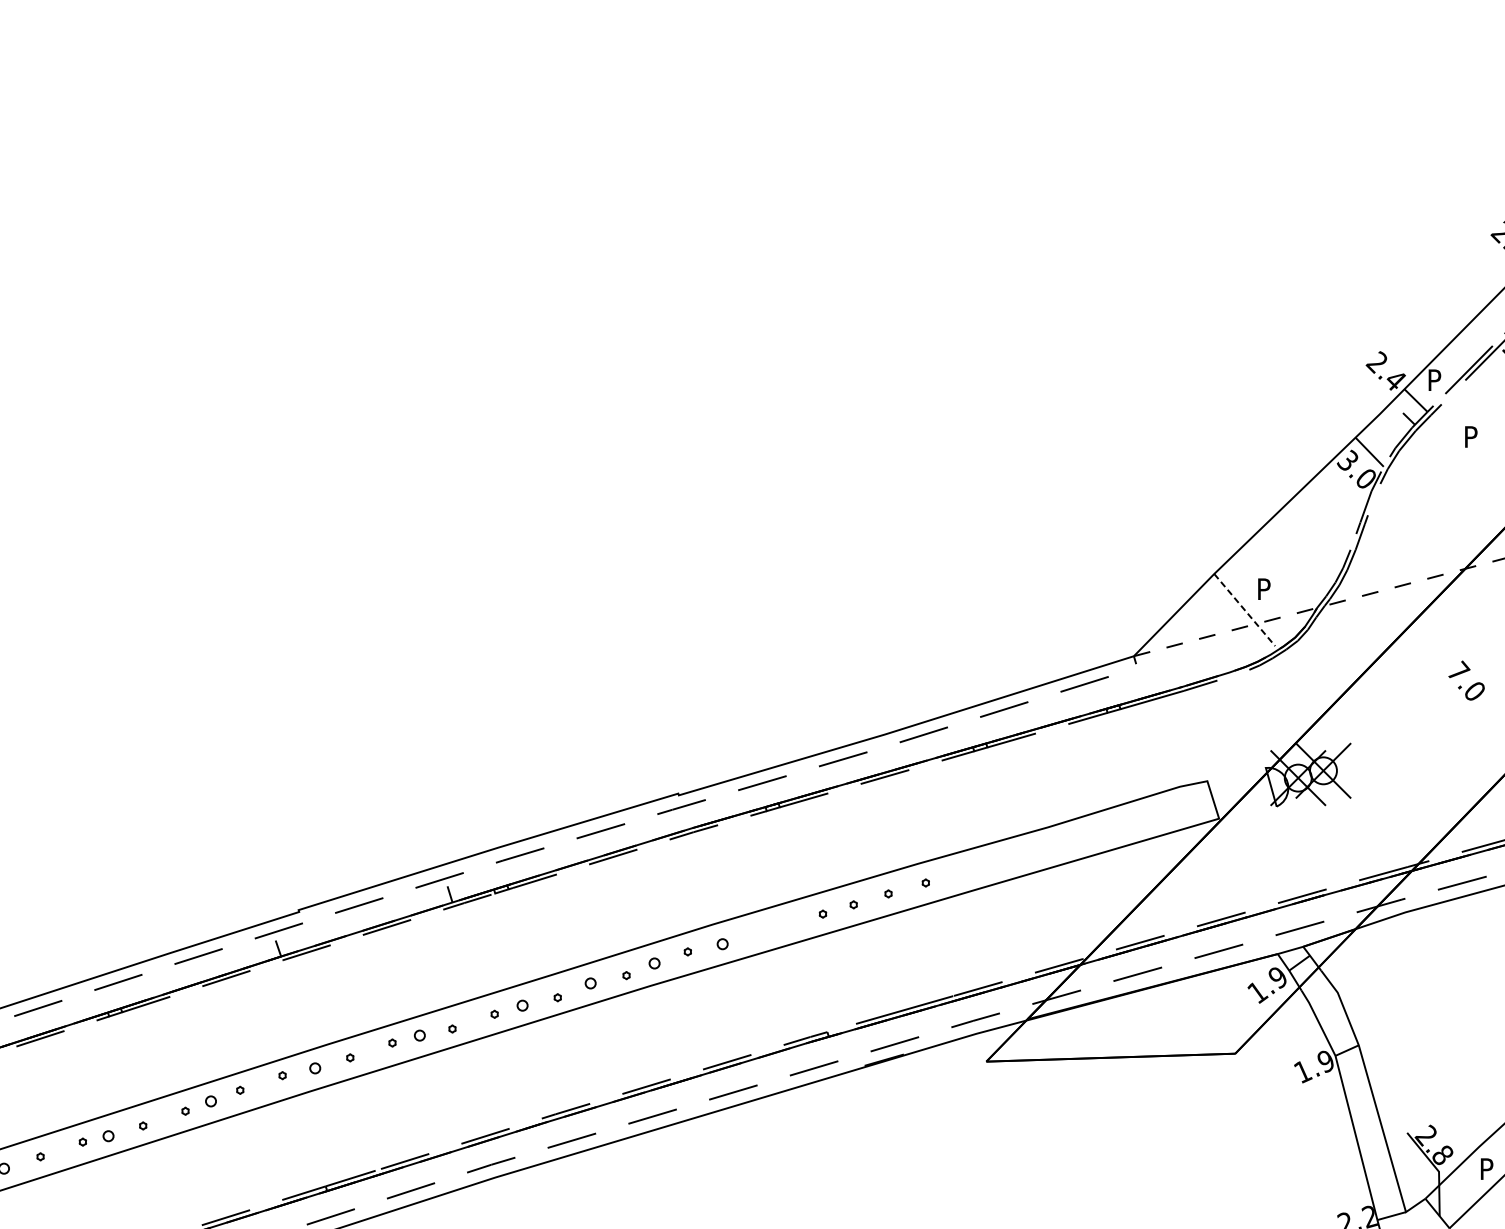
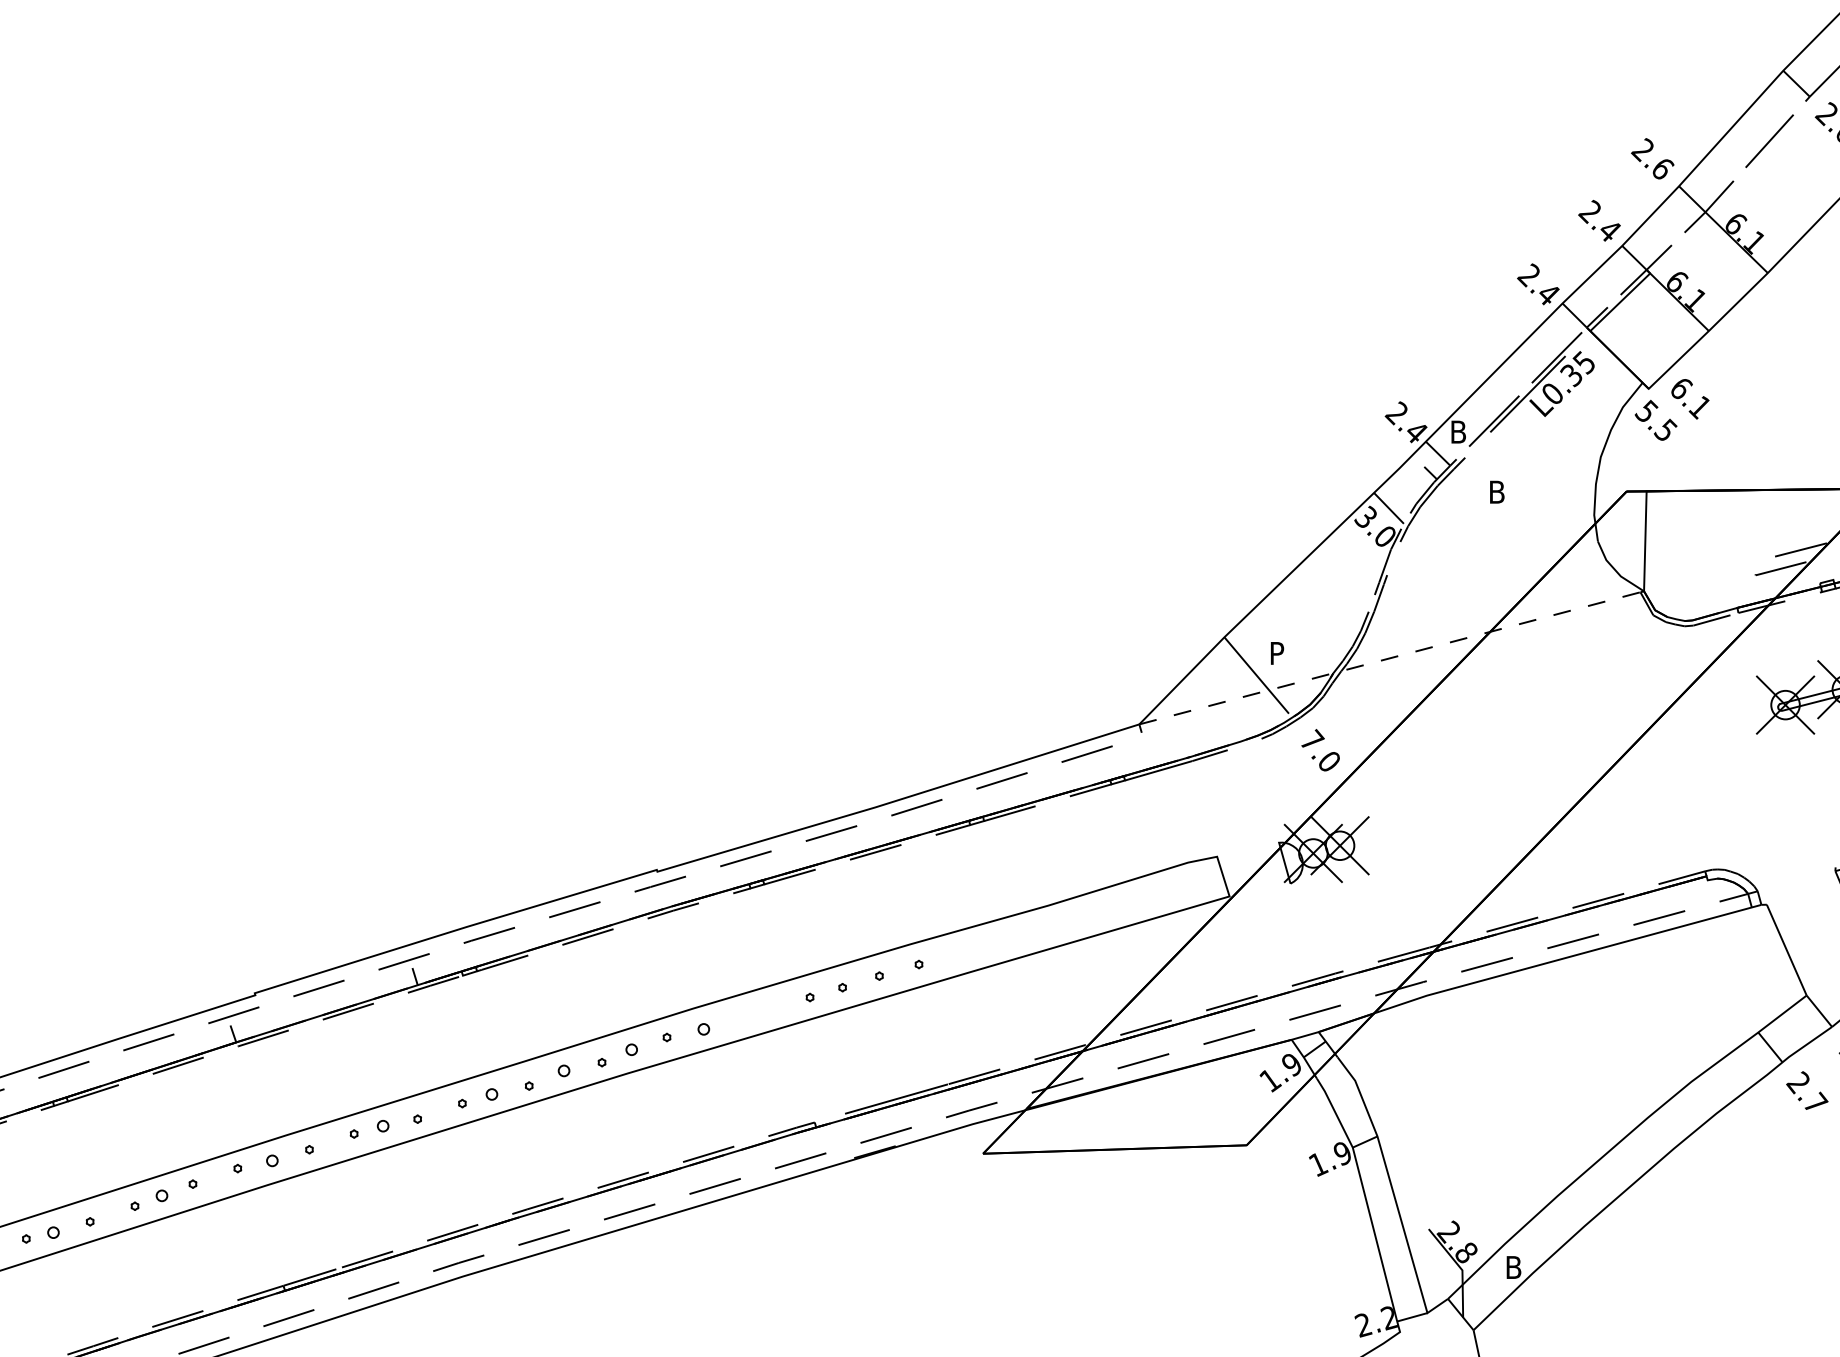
text: (1436, 379) -> (1459, 431), P -> B
text: (1473, 437) -> (1498, 492), P -> B
line: (1244, 610) -> (1256, 675), dashed -> solid
text: (1466, 680) -> (1320, 750), moved
text: (1489, 1169) -> (1515, 1267), P -> B

